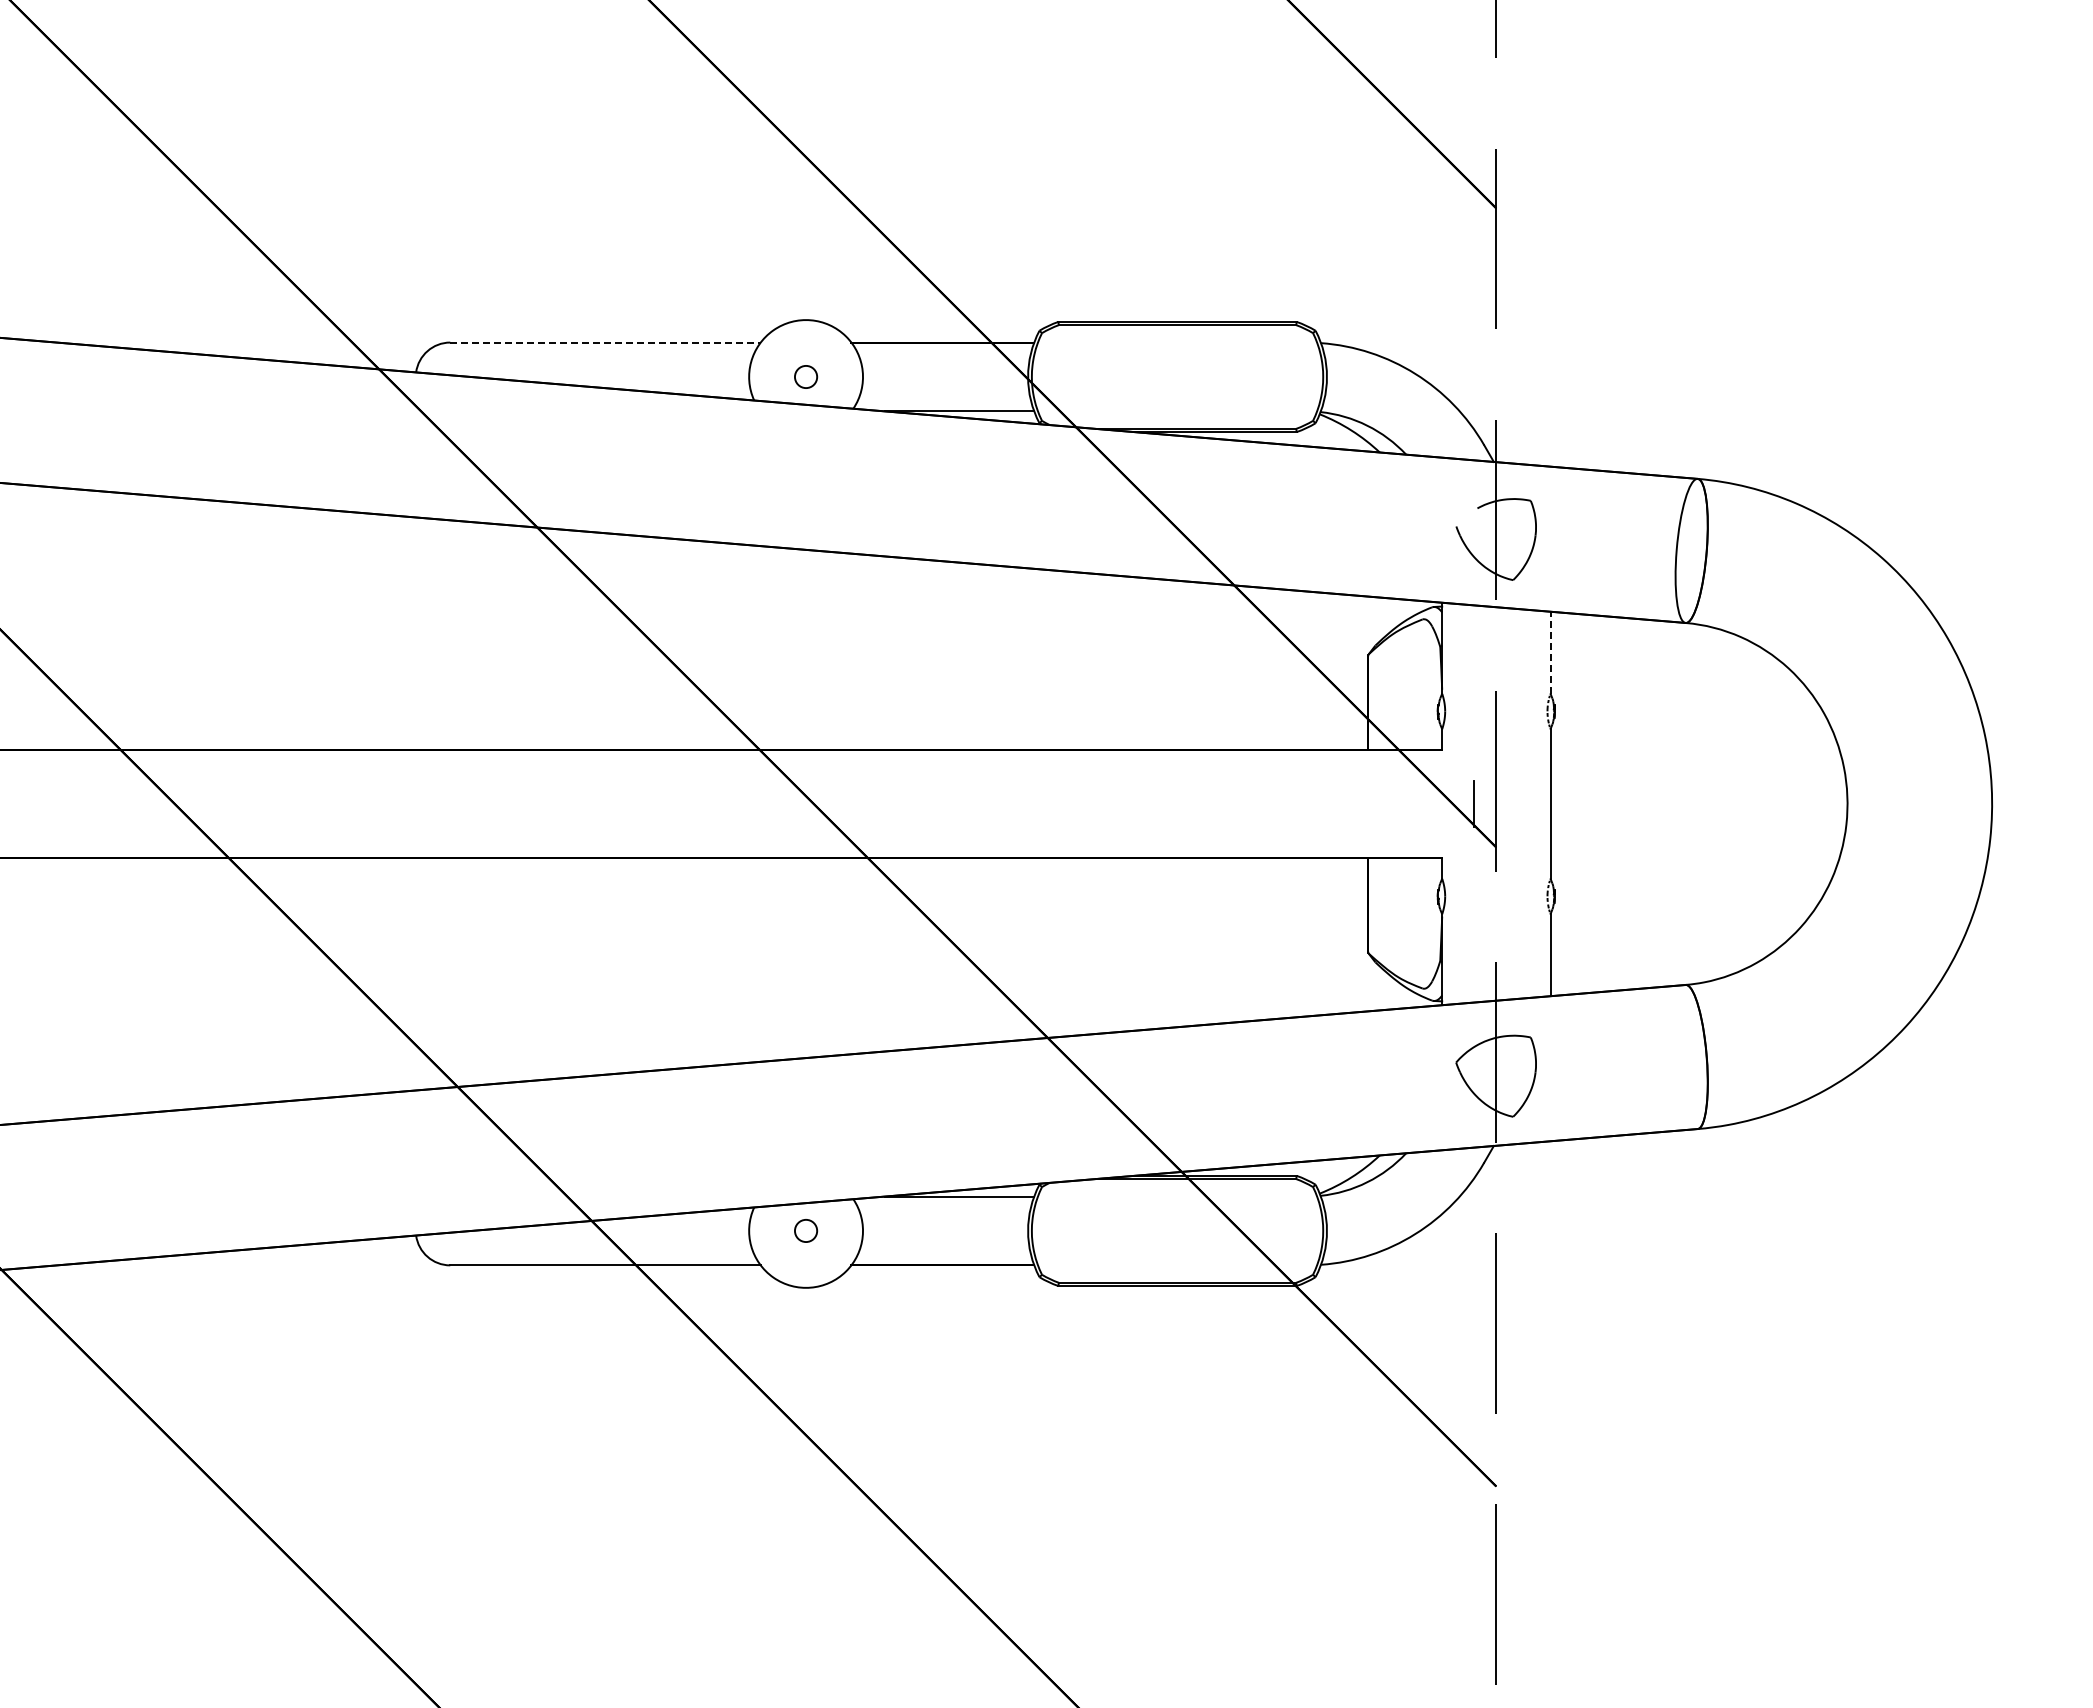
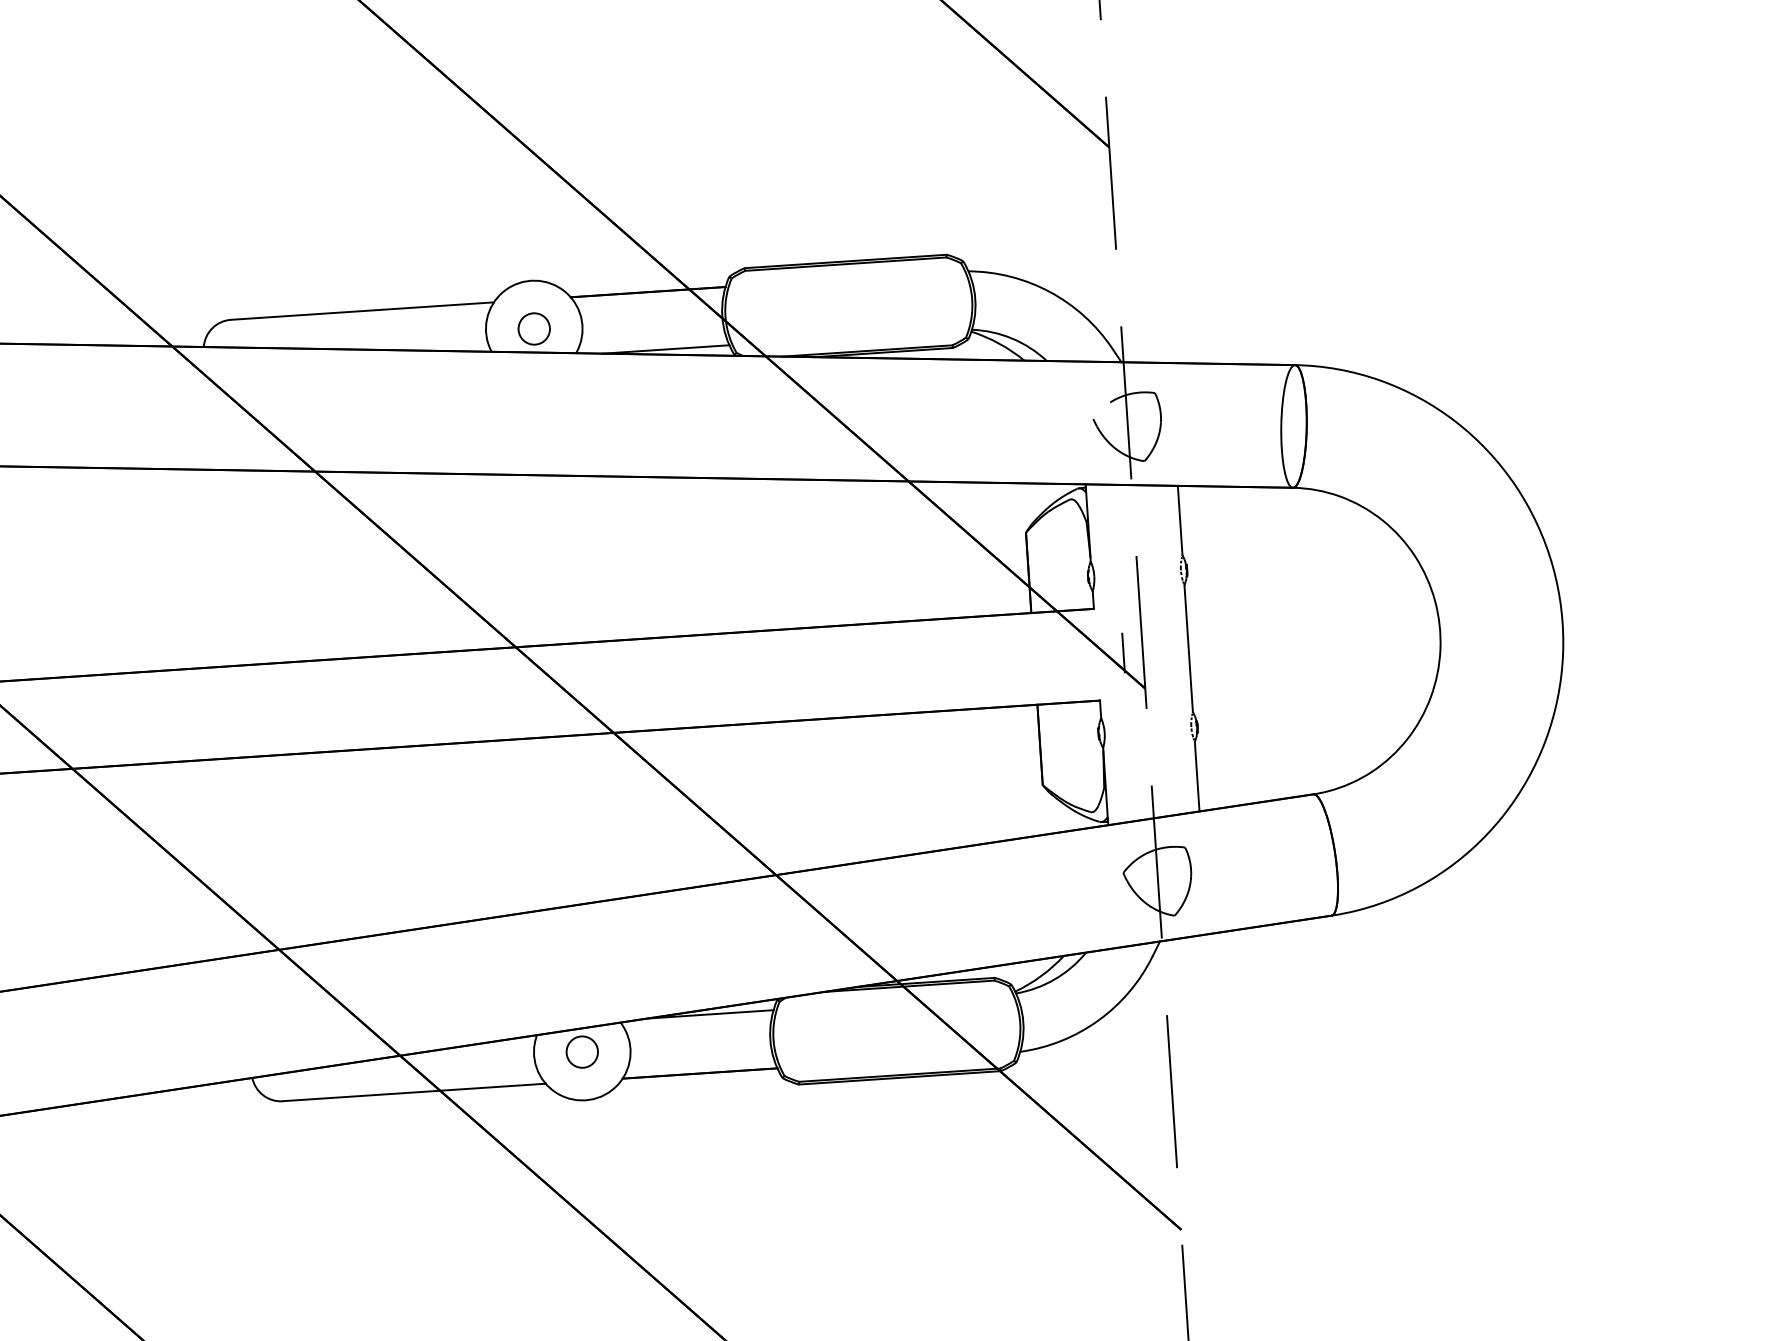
line: (605, 342) -> (362, 311), dashed -> solid
circle: (805, 376) -> (533, 328), size x1.67
line: (1550, 652) -> (1180, 520), dashed -> solid
circle: (805, 1230) -> (581, 1051), size x1.67

